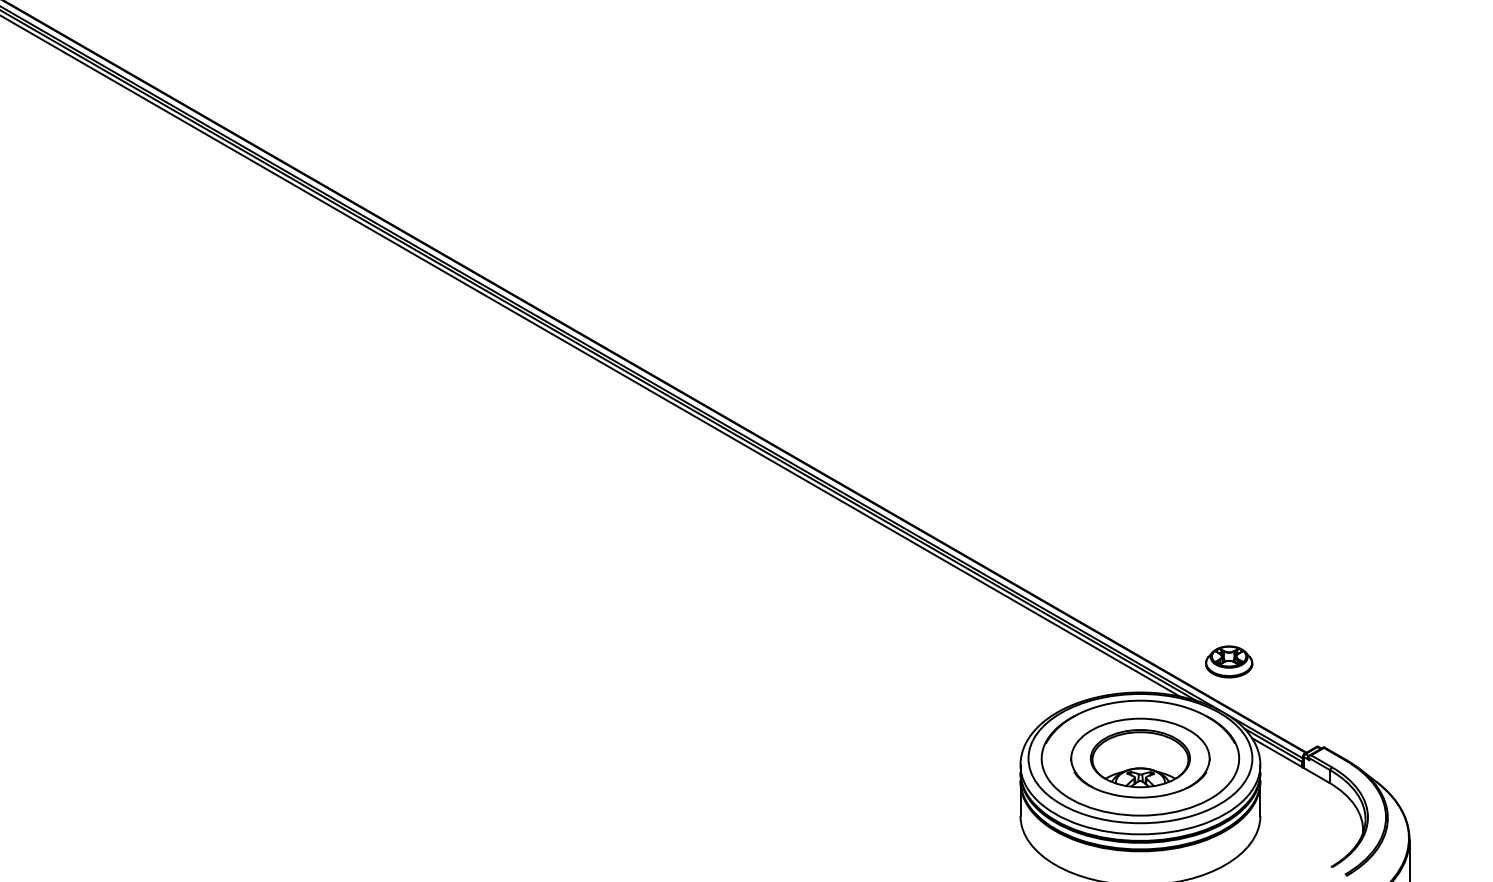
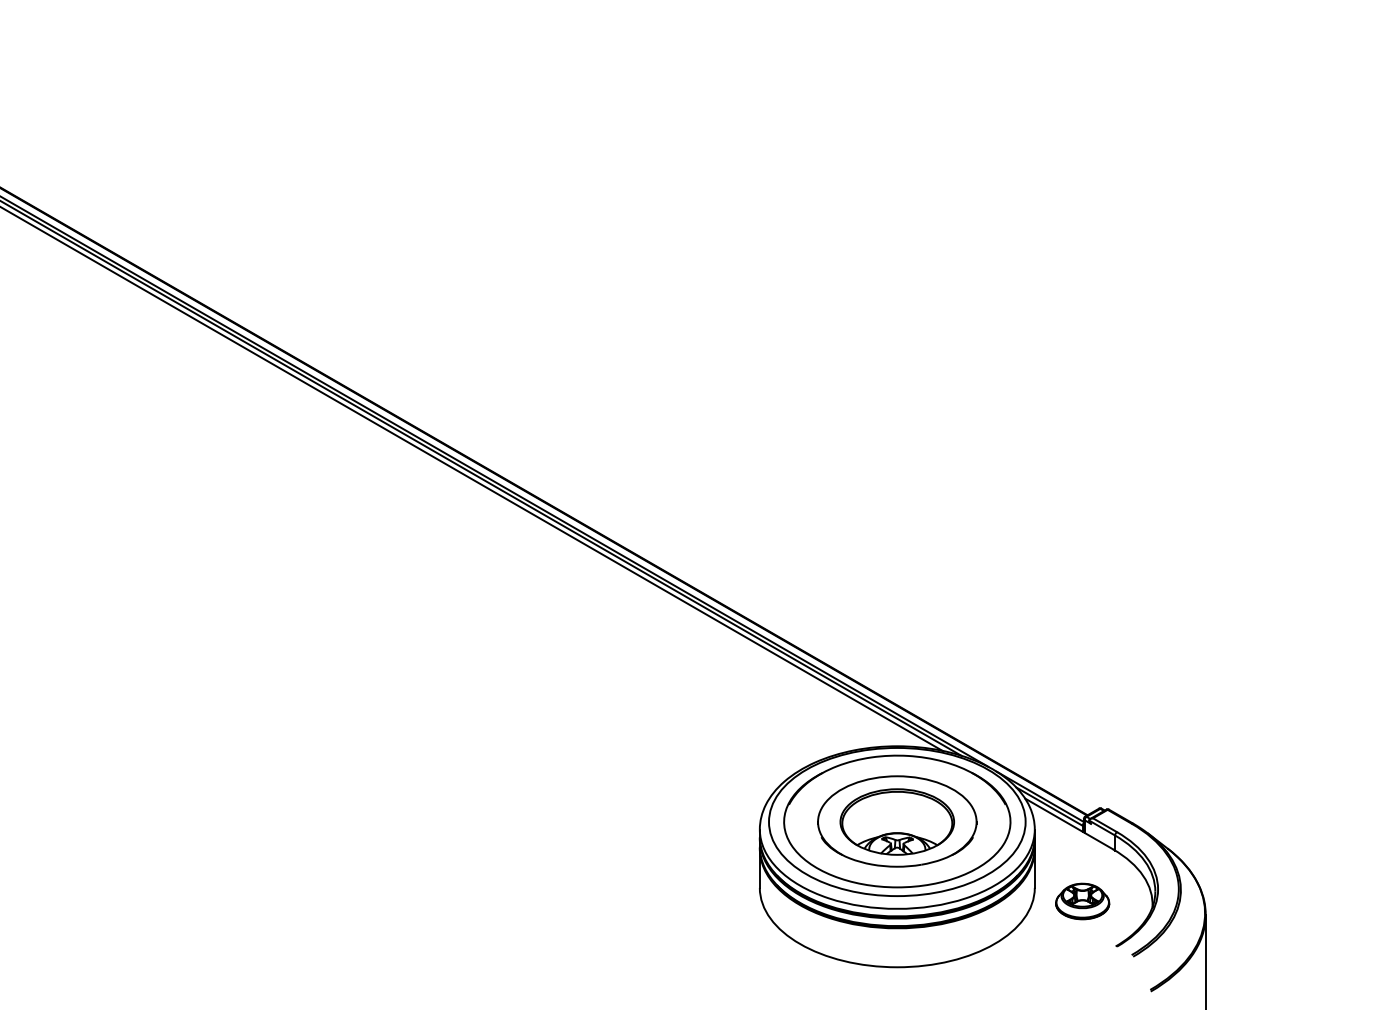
part: (1229, 661) -> (1083, 901), moved

